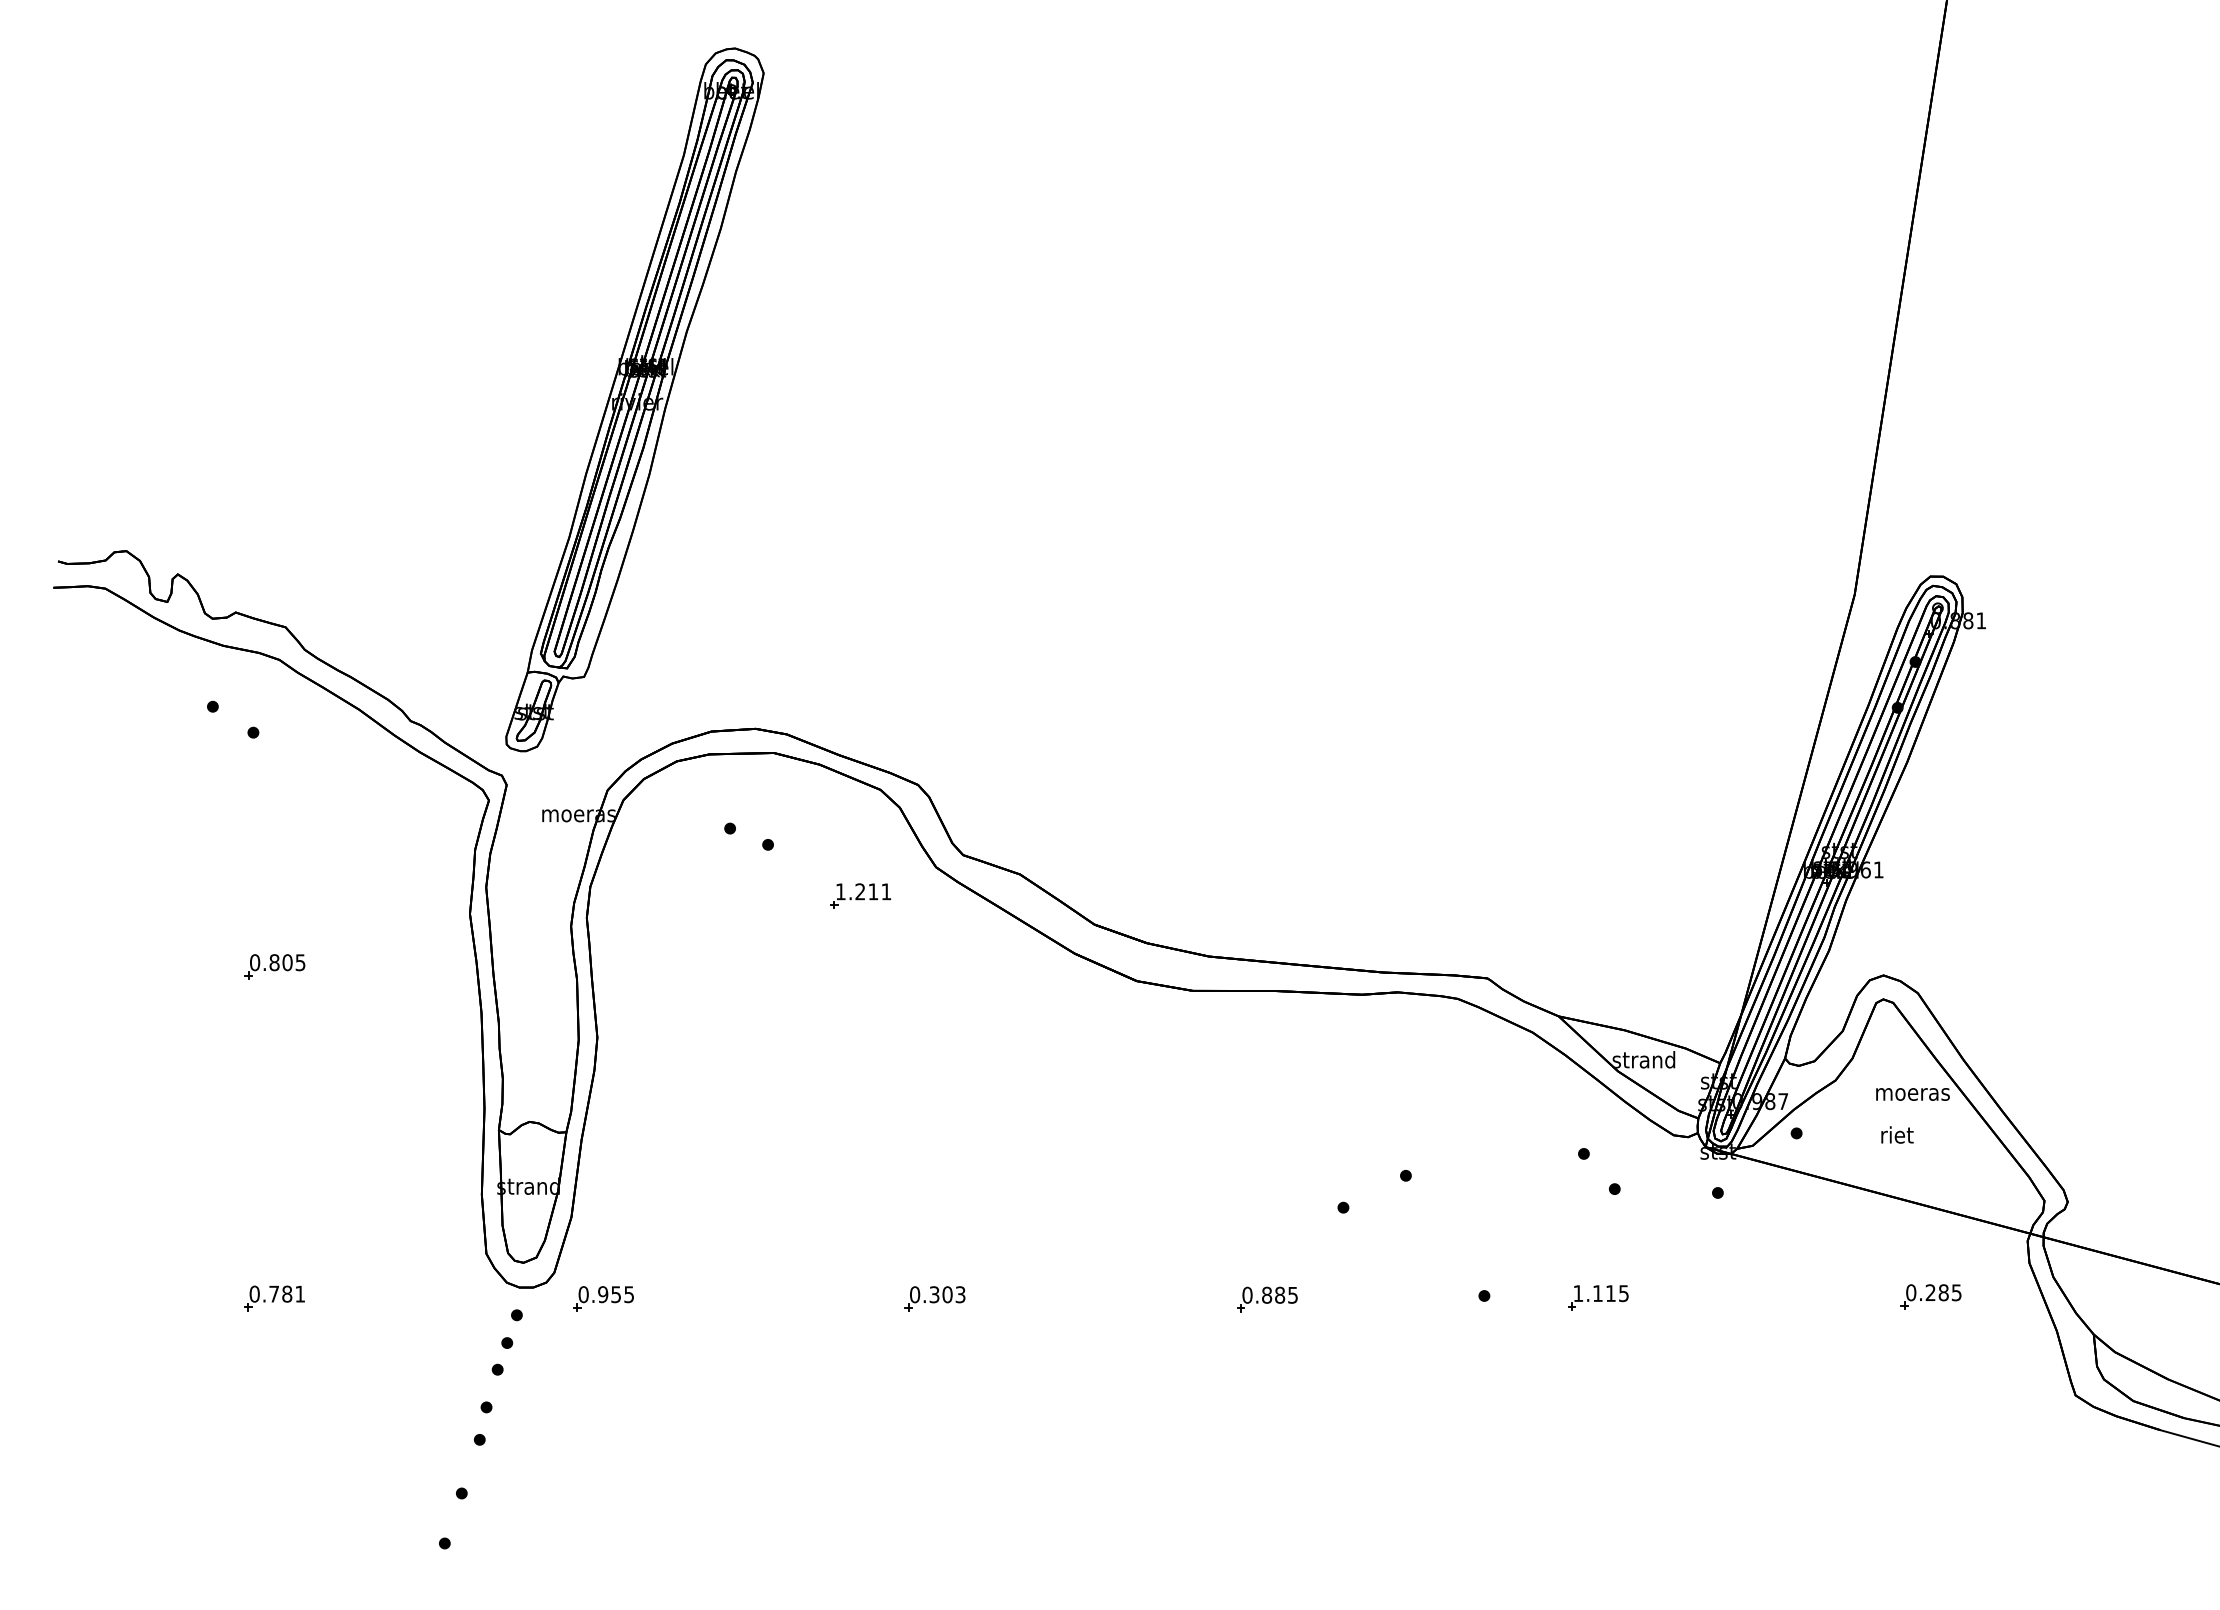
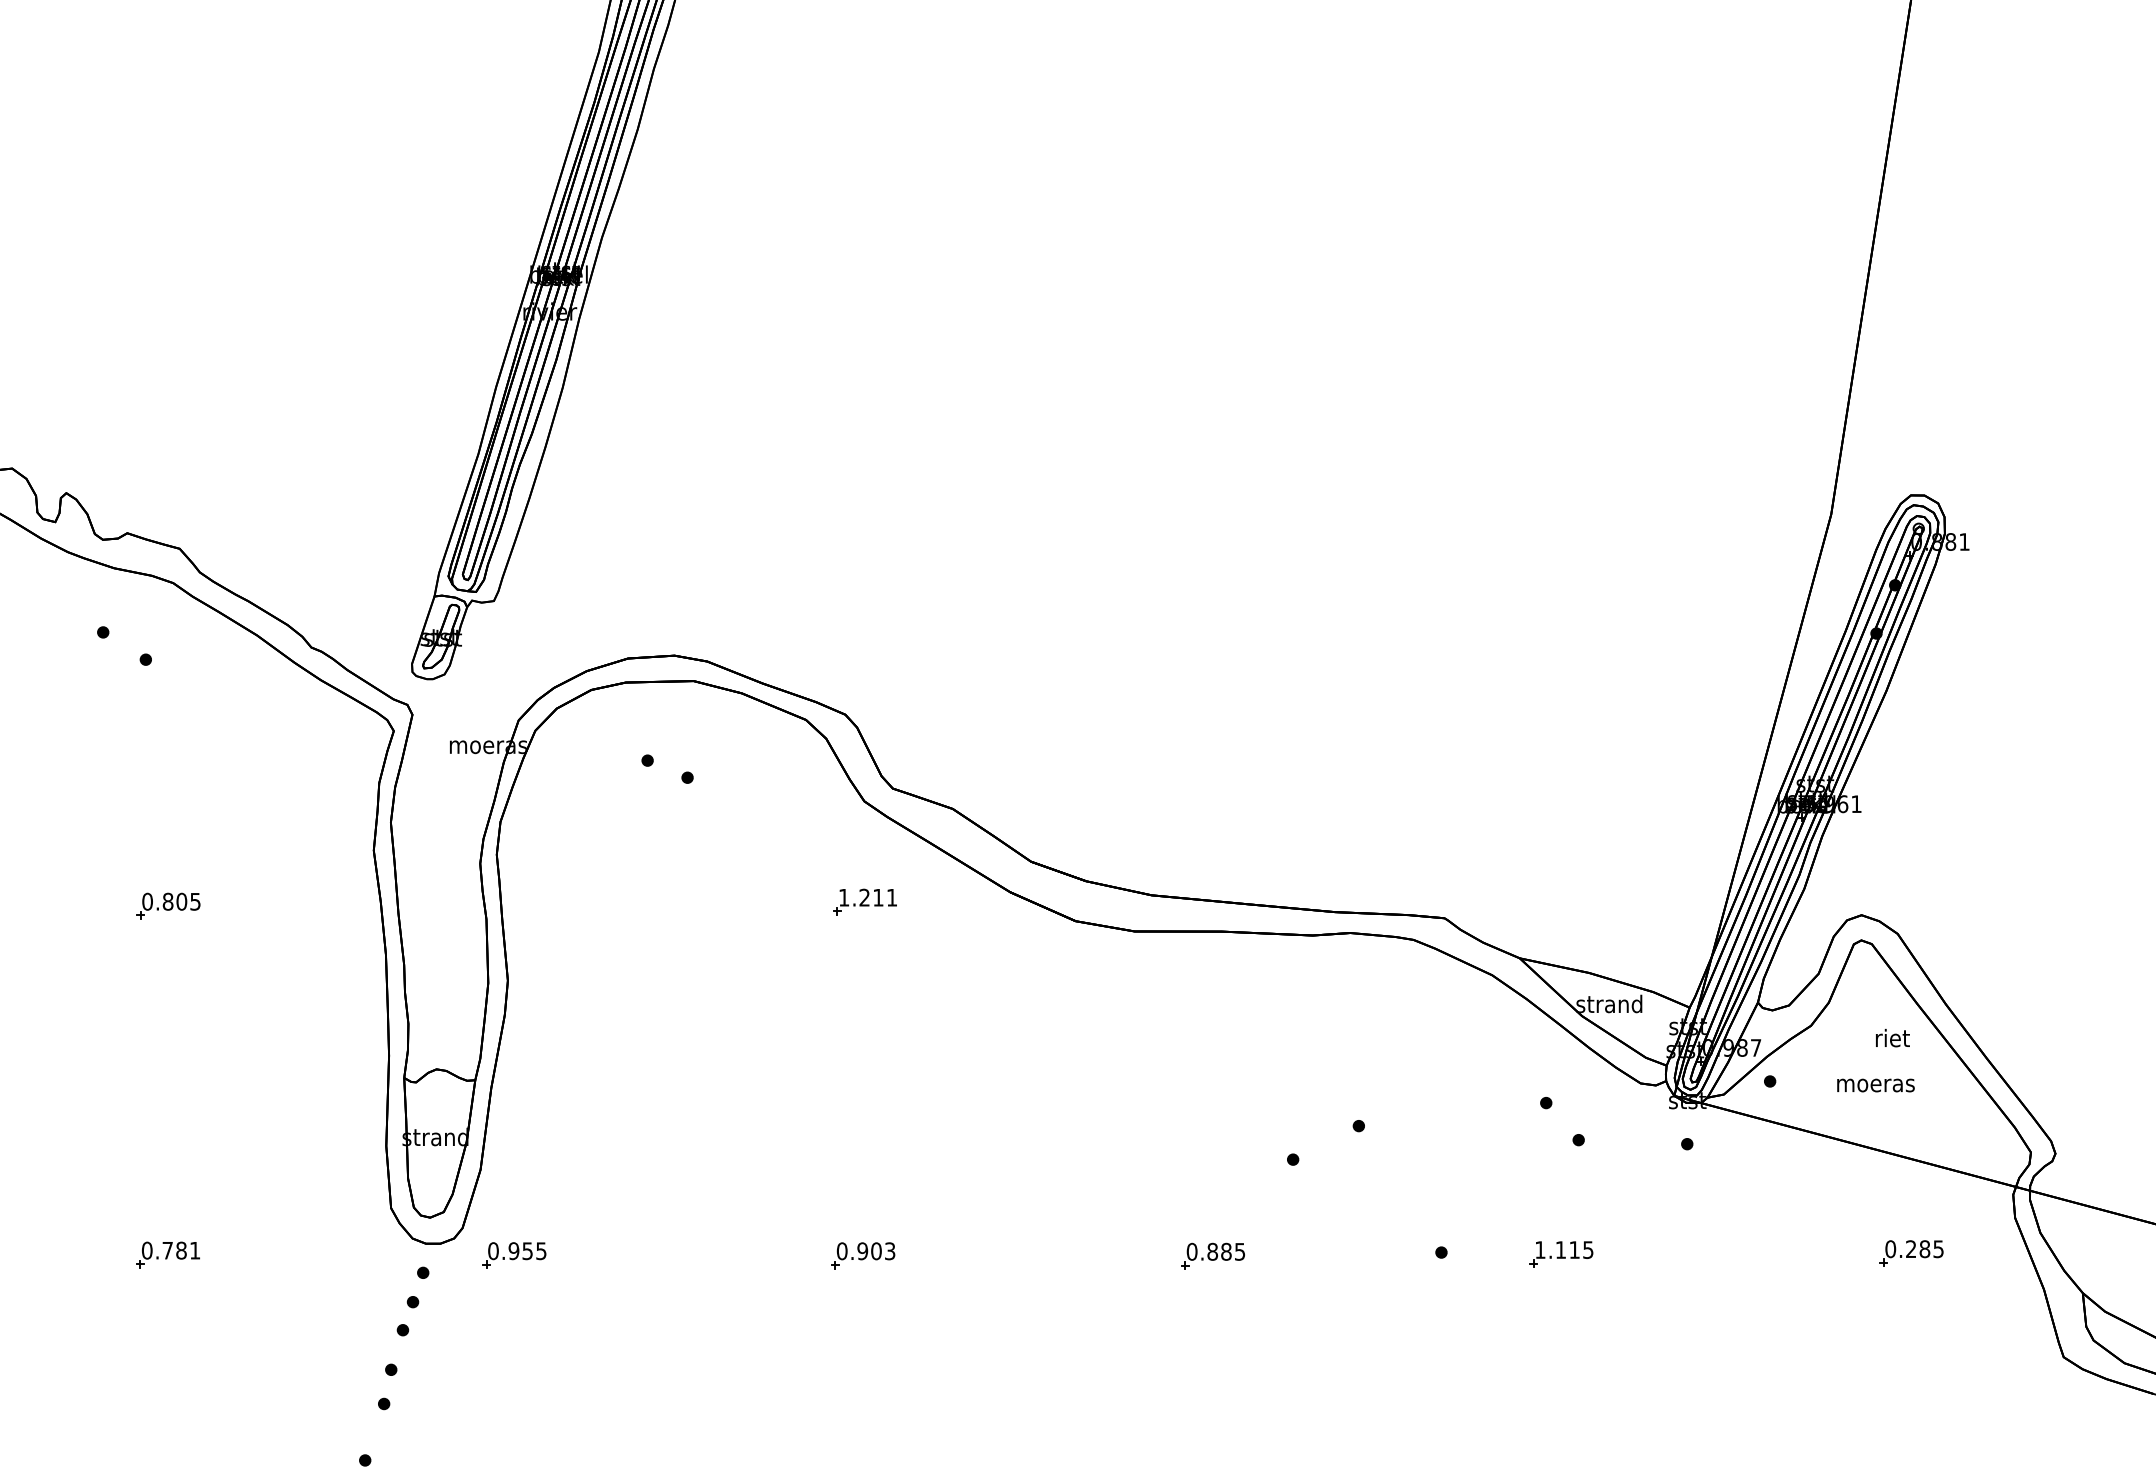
part: (860, 895) -> (864, 901), moved
text: (1912, 1091) -> (1892, 1037), moeras -> riet
text: (1897, 1134) -> (1876, 1082), riet -> moeras
text: (934, 1294) -> (862, 1251), 0.303 -> 0.903

